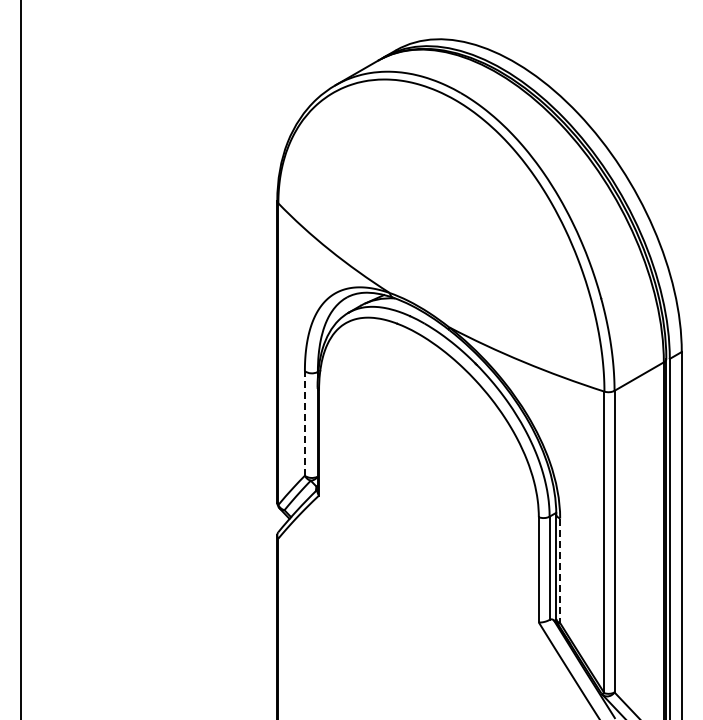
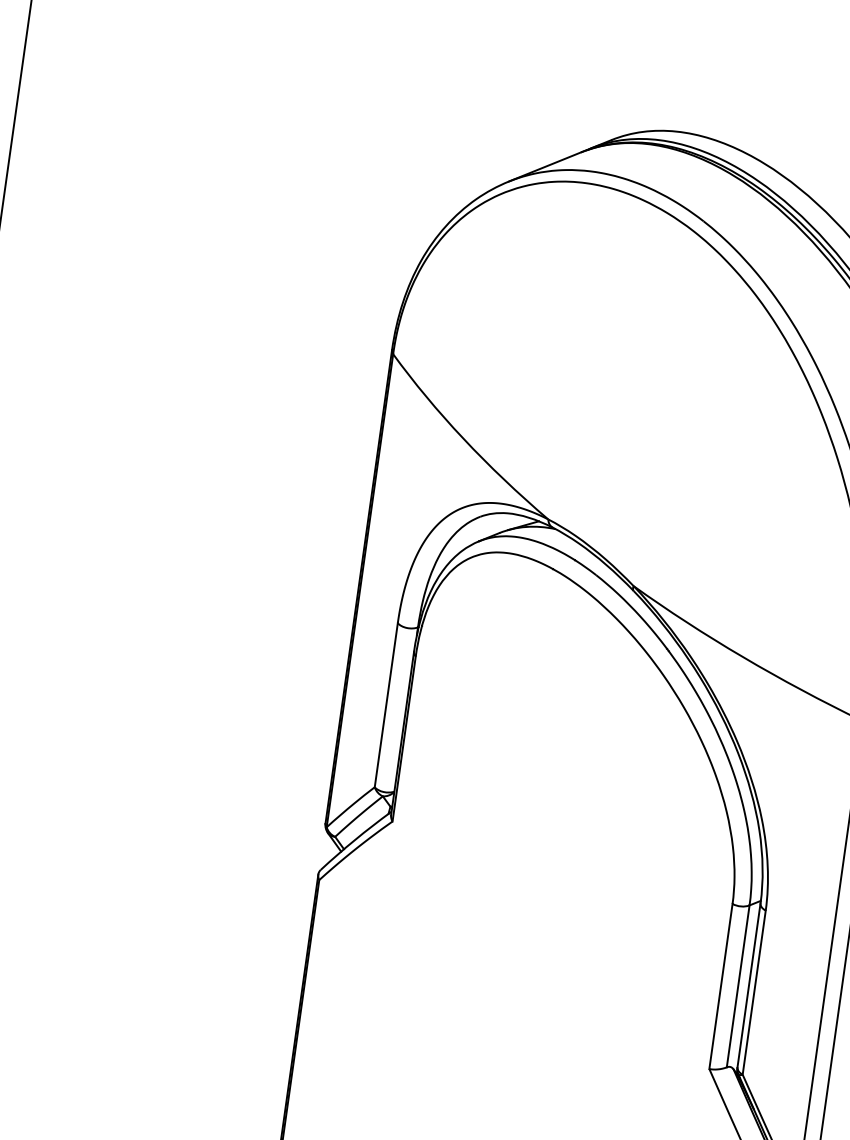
line: (304, 422) -> (385, 703), dashed -> solid
line: (560, 571) -> (754, 993), dashed -> solid

